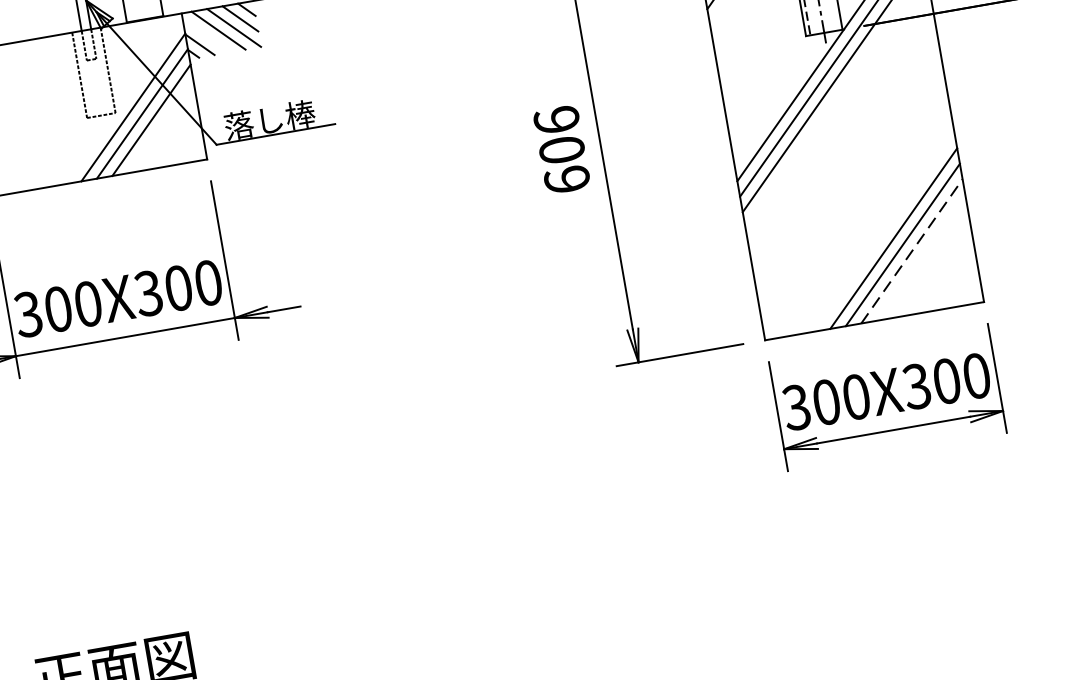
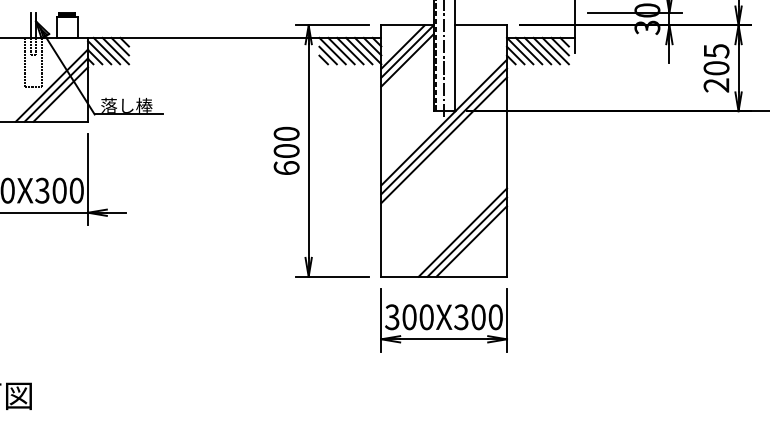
line: (206, 35) -> (99, 52), added
text: (556, 119) -> (286, 133), 606 -> 600
line: (911, 251) -> (471, 241), dashed -> solid

